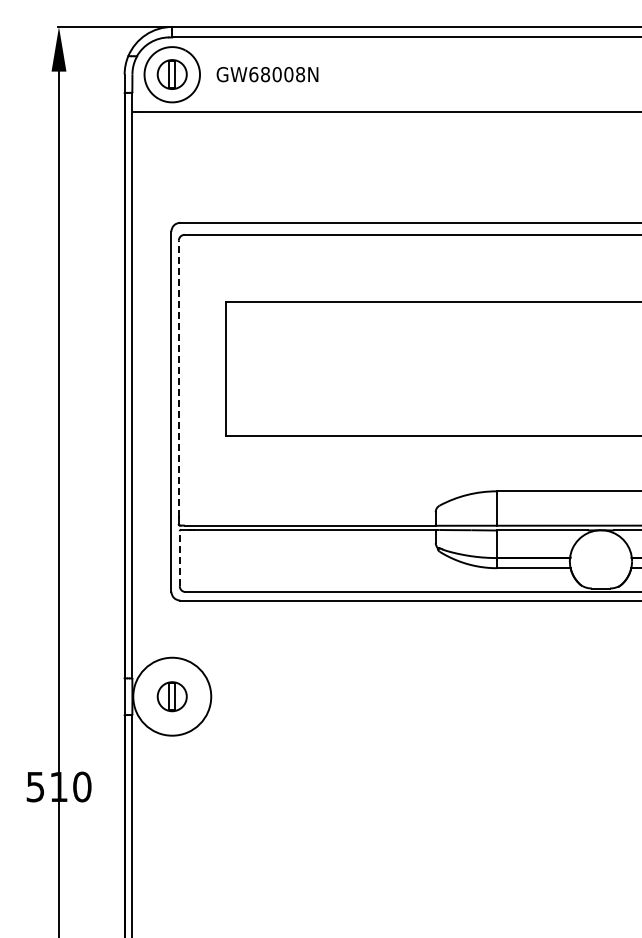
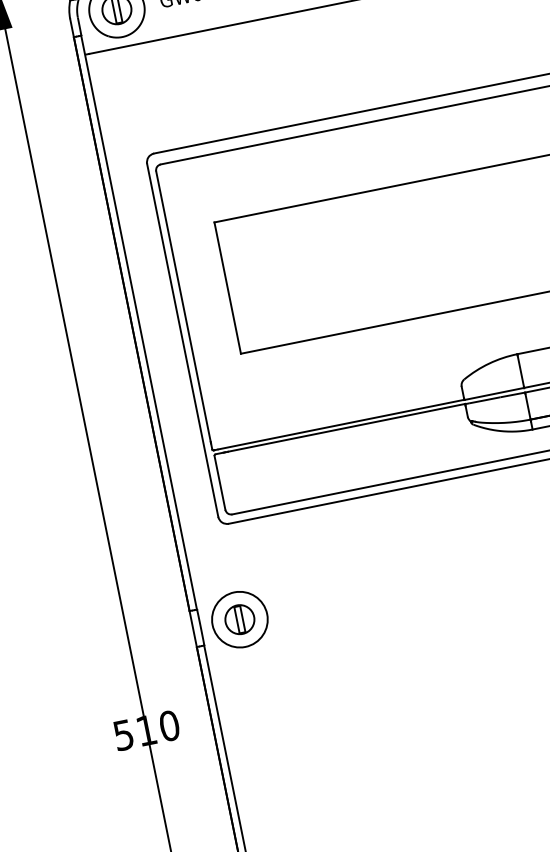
line: (178, 378) -> (183, 306), dashed -> solid
line: (179, 558) -> (219, 482), dashed -> solid
circle: (172, 696) -> (240, 619), size x0.71

